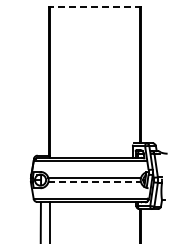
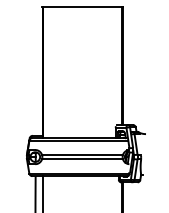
line: (94, 7) -> (82, 6), dashed -> solid
line: (95, 182) -> (83, 159), dashed -> solid

